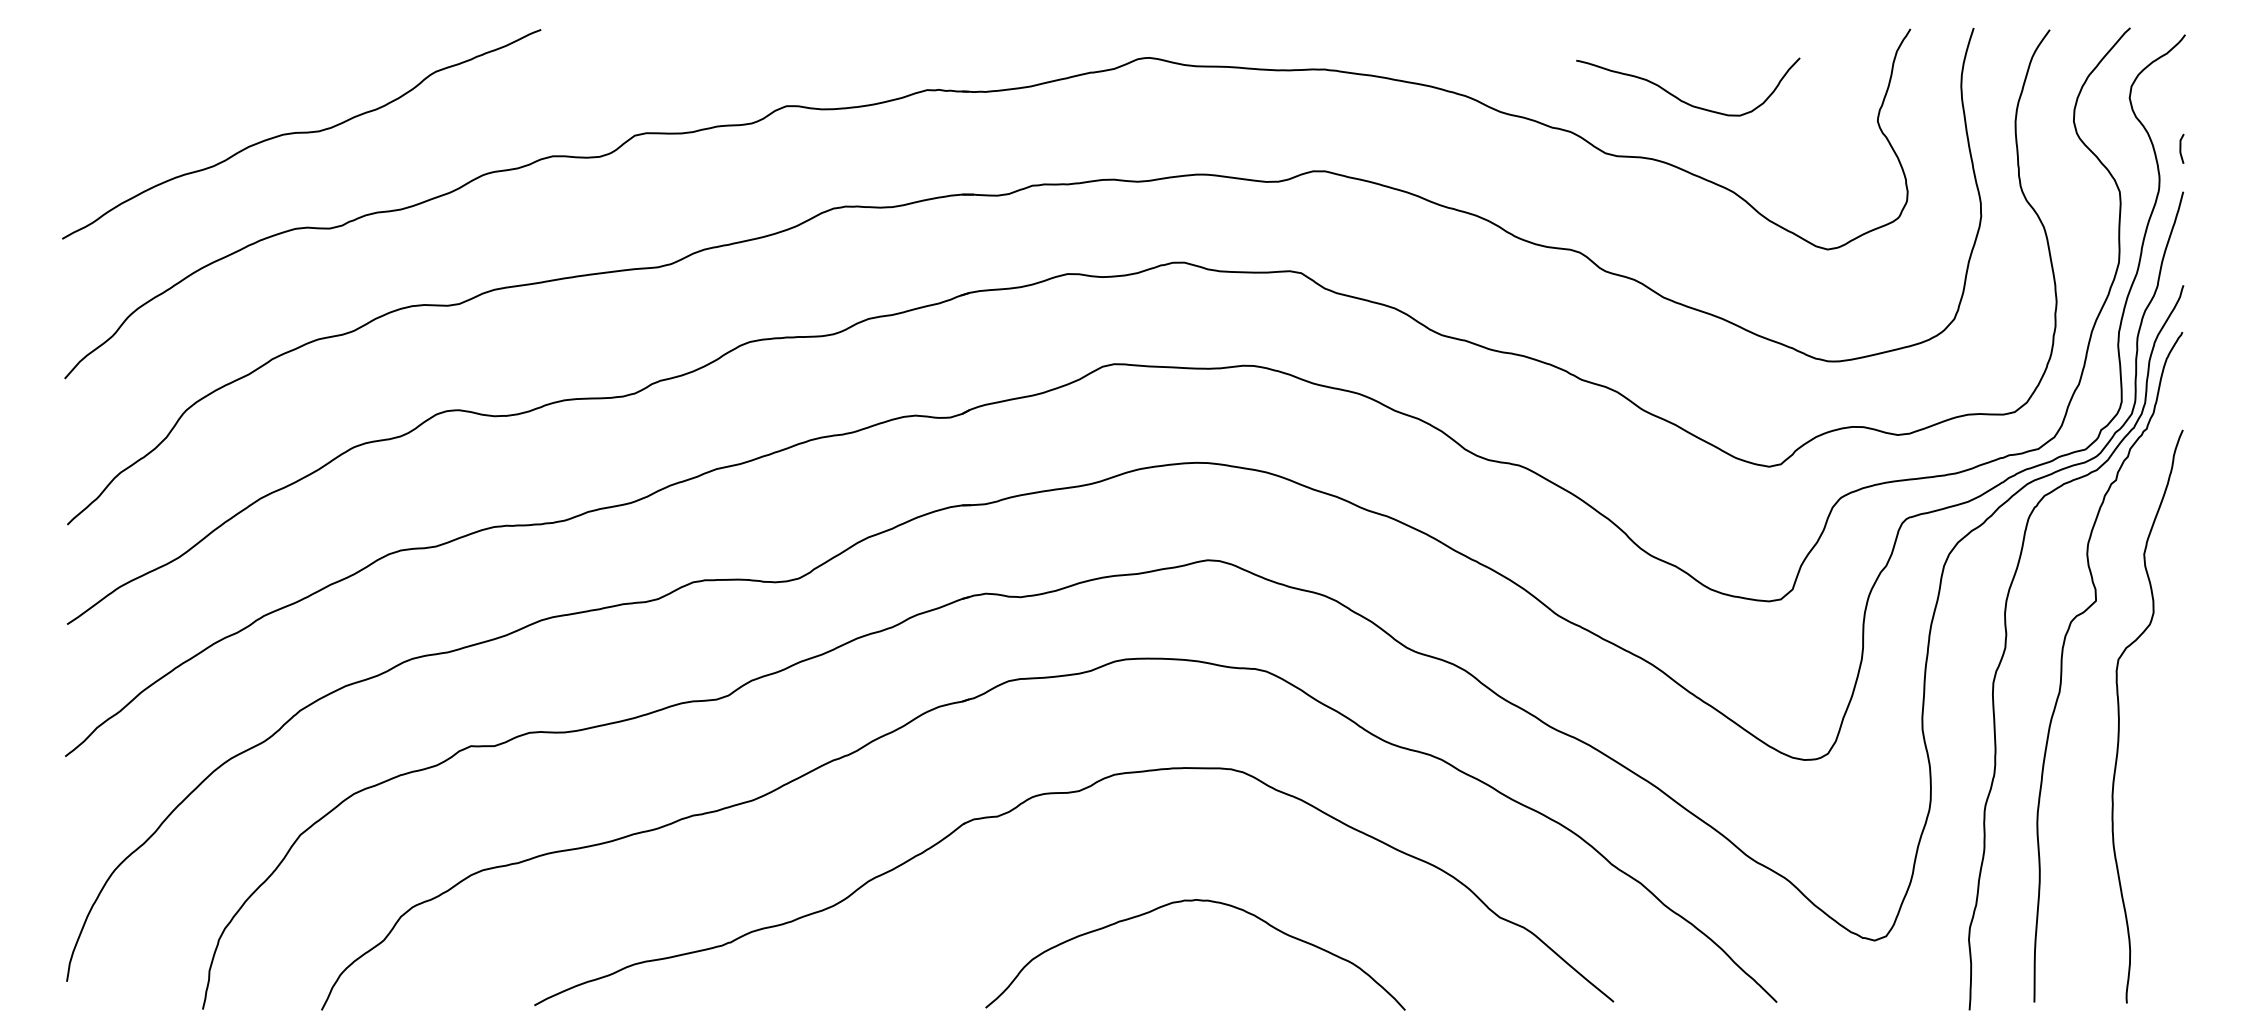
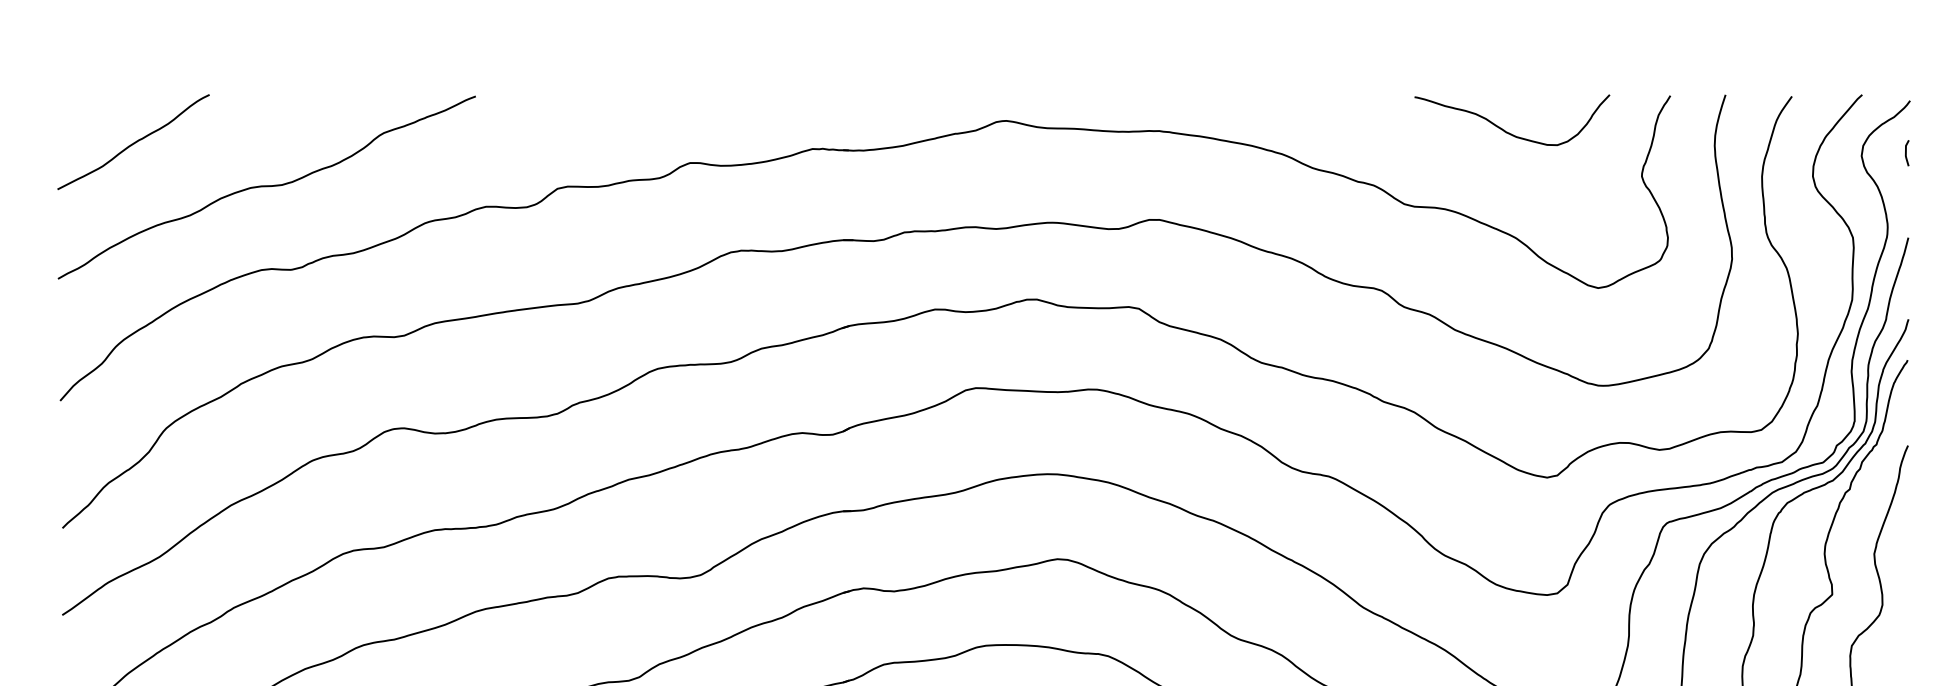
curve: (149, 82) -> (134, 142), added
curve: (1681, 99) -> (1506, 131), moved
line: (2181, 148) -> (1906, 152), moved

